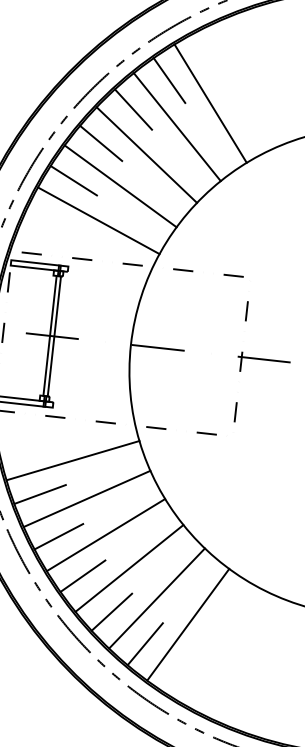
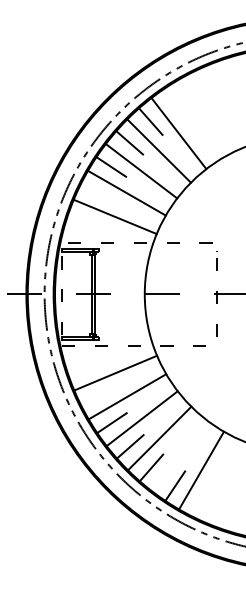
line: (74, 180) -> (96, 192), removed
line: (39, 494) -> (96, 397), removed
line: (156, 597) -> (179, 455), removed

